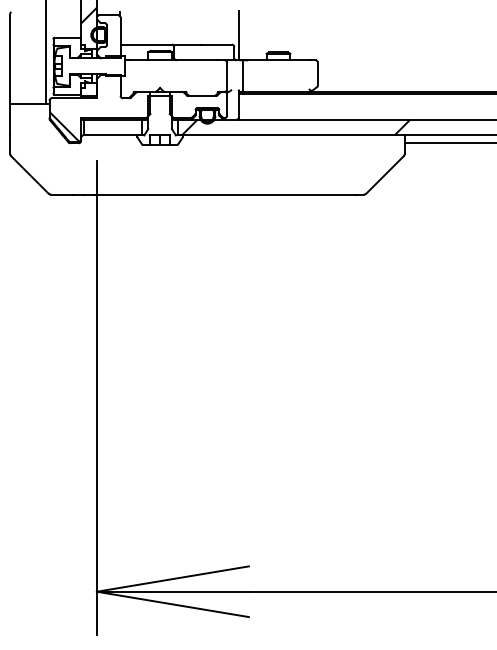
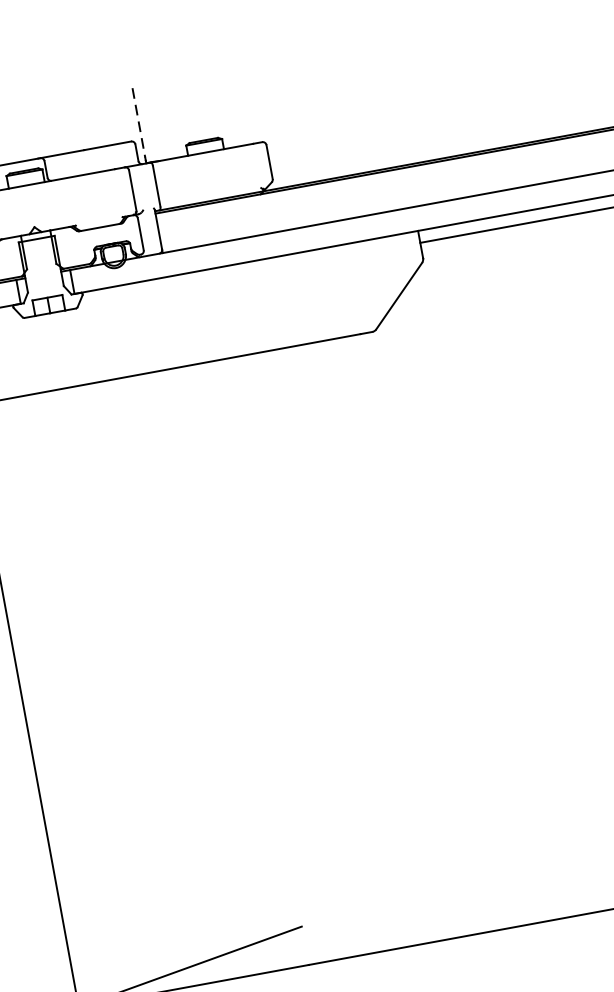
line: (239, 33) -> (139, 122), solid -> dashed
hatch: (295, 127) -> (250, 249), removed

